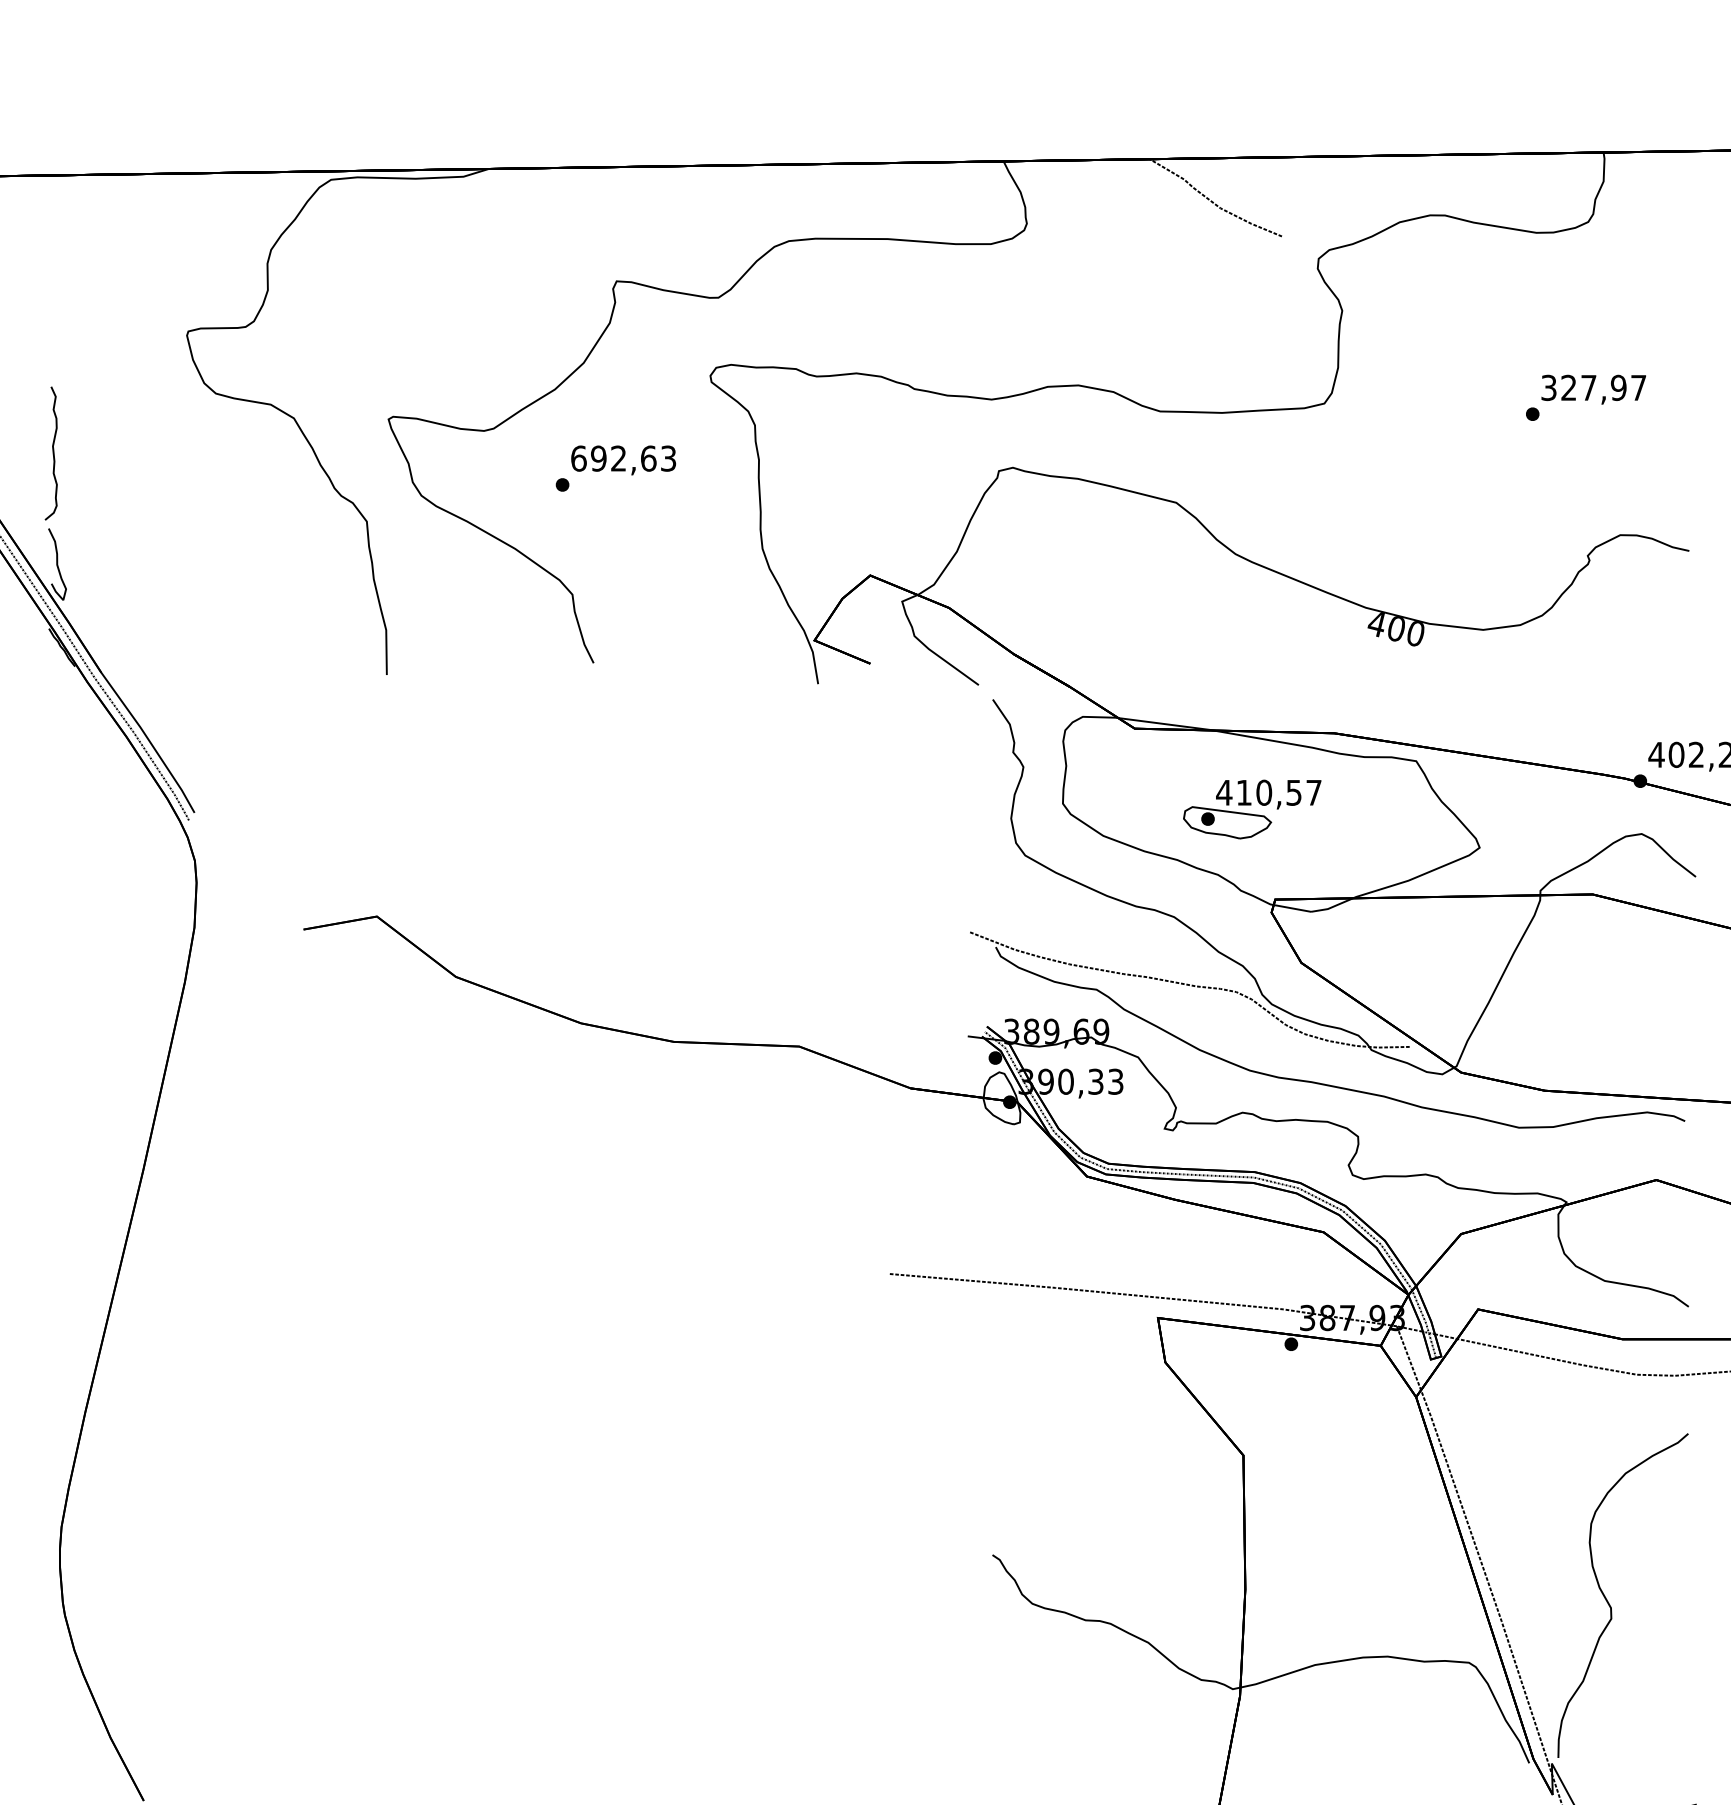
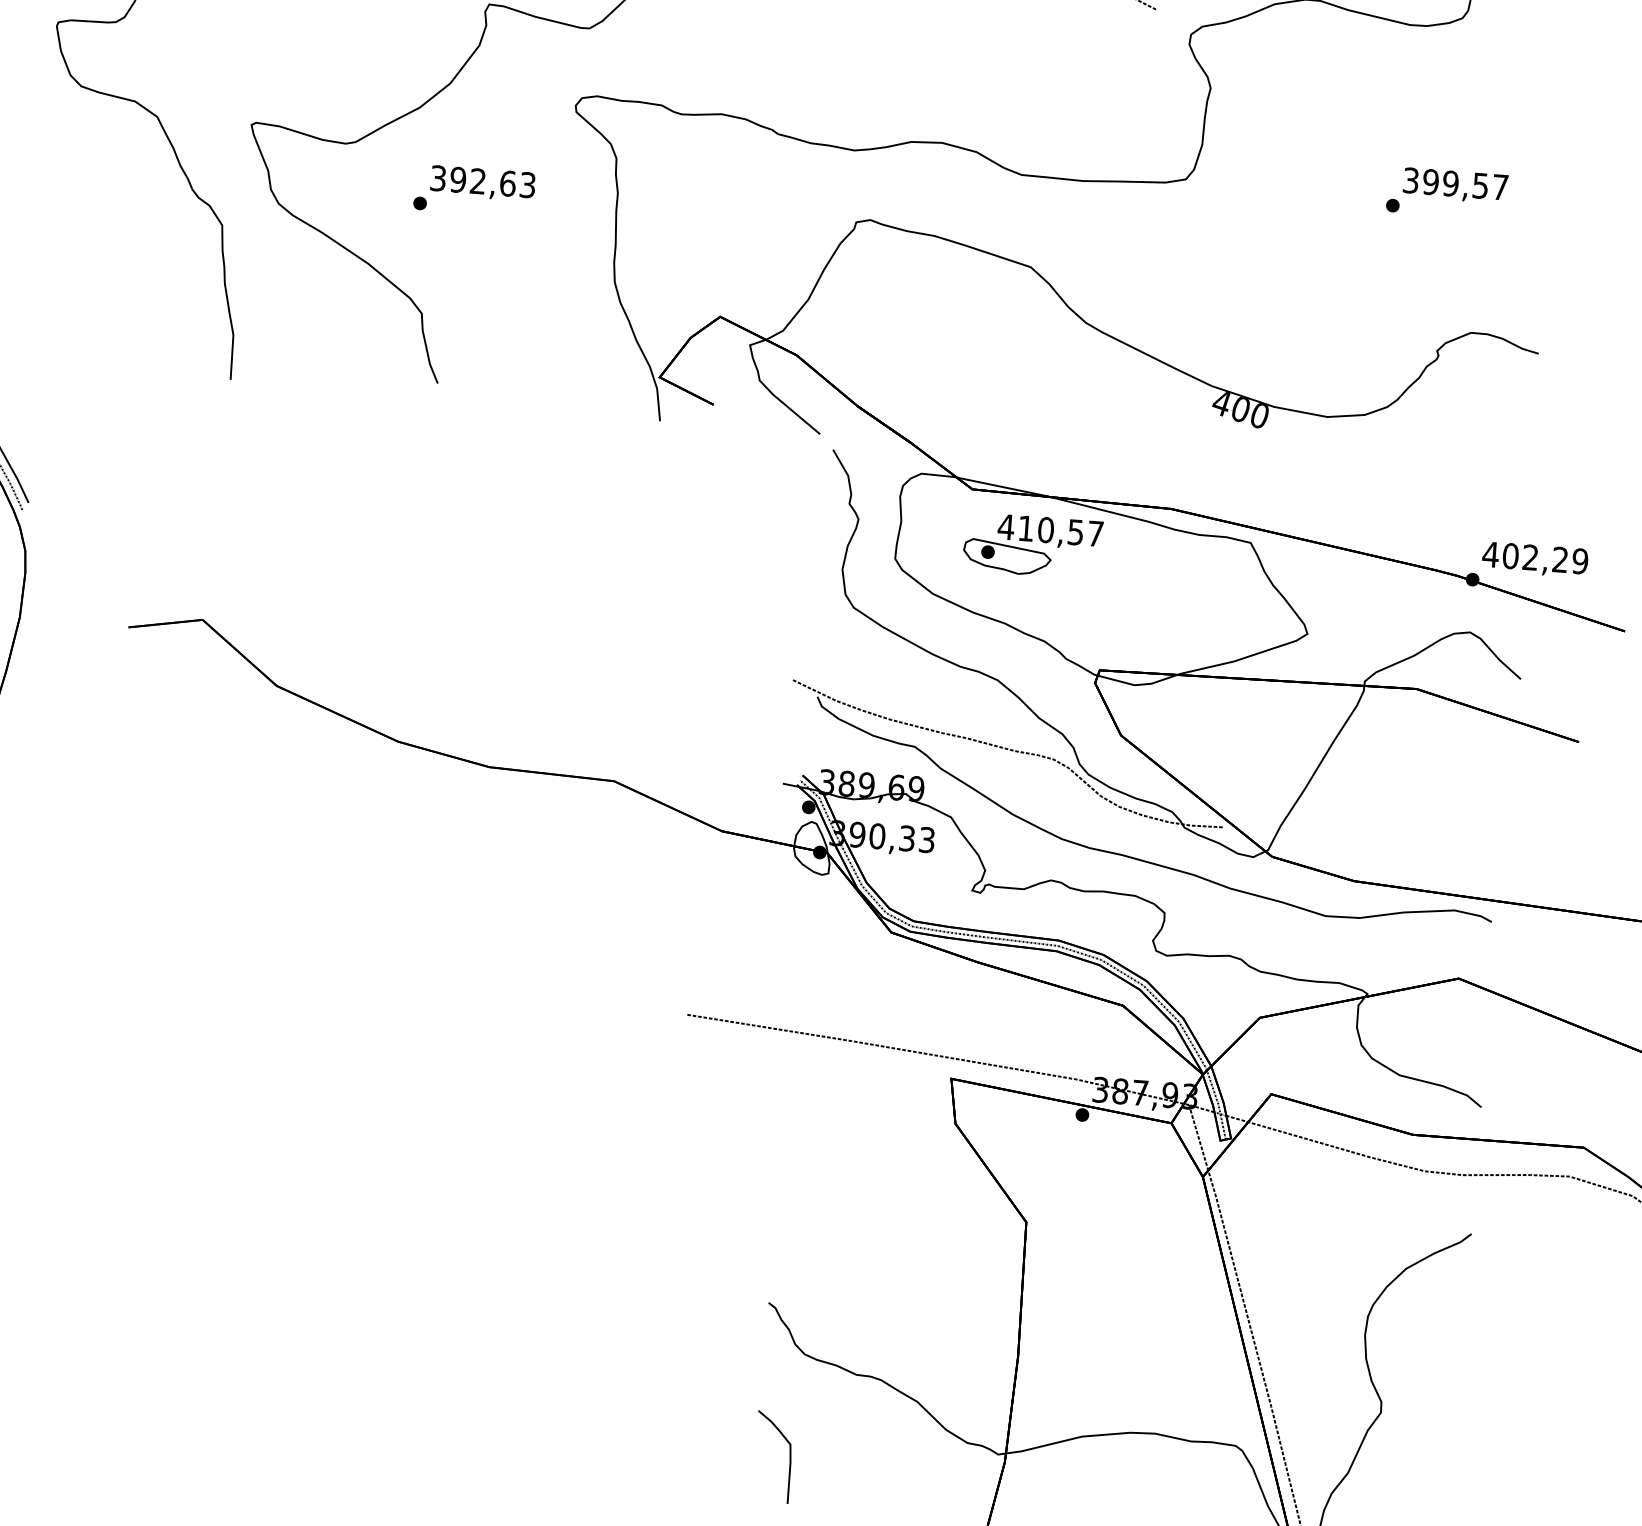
text: (1593, 387) -> (1455, 183), 327,97 -> 399,57
text: (578, 458) -> (437, 178), 692,63 -> 392,63
part: (1252, 809) -> (1033, 545), moved
curve: (1024, 1705) -> (789, 1455), added

